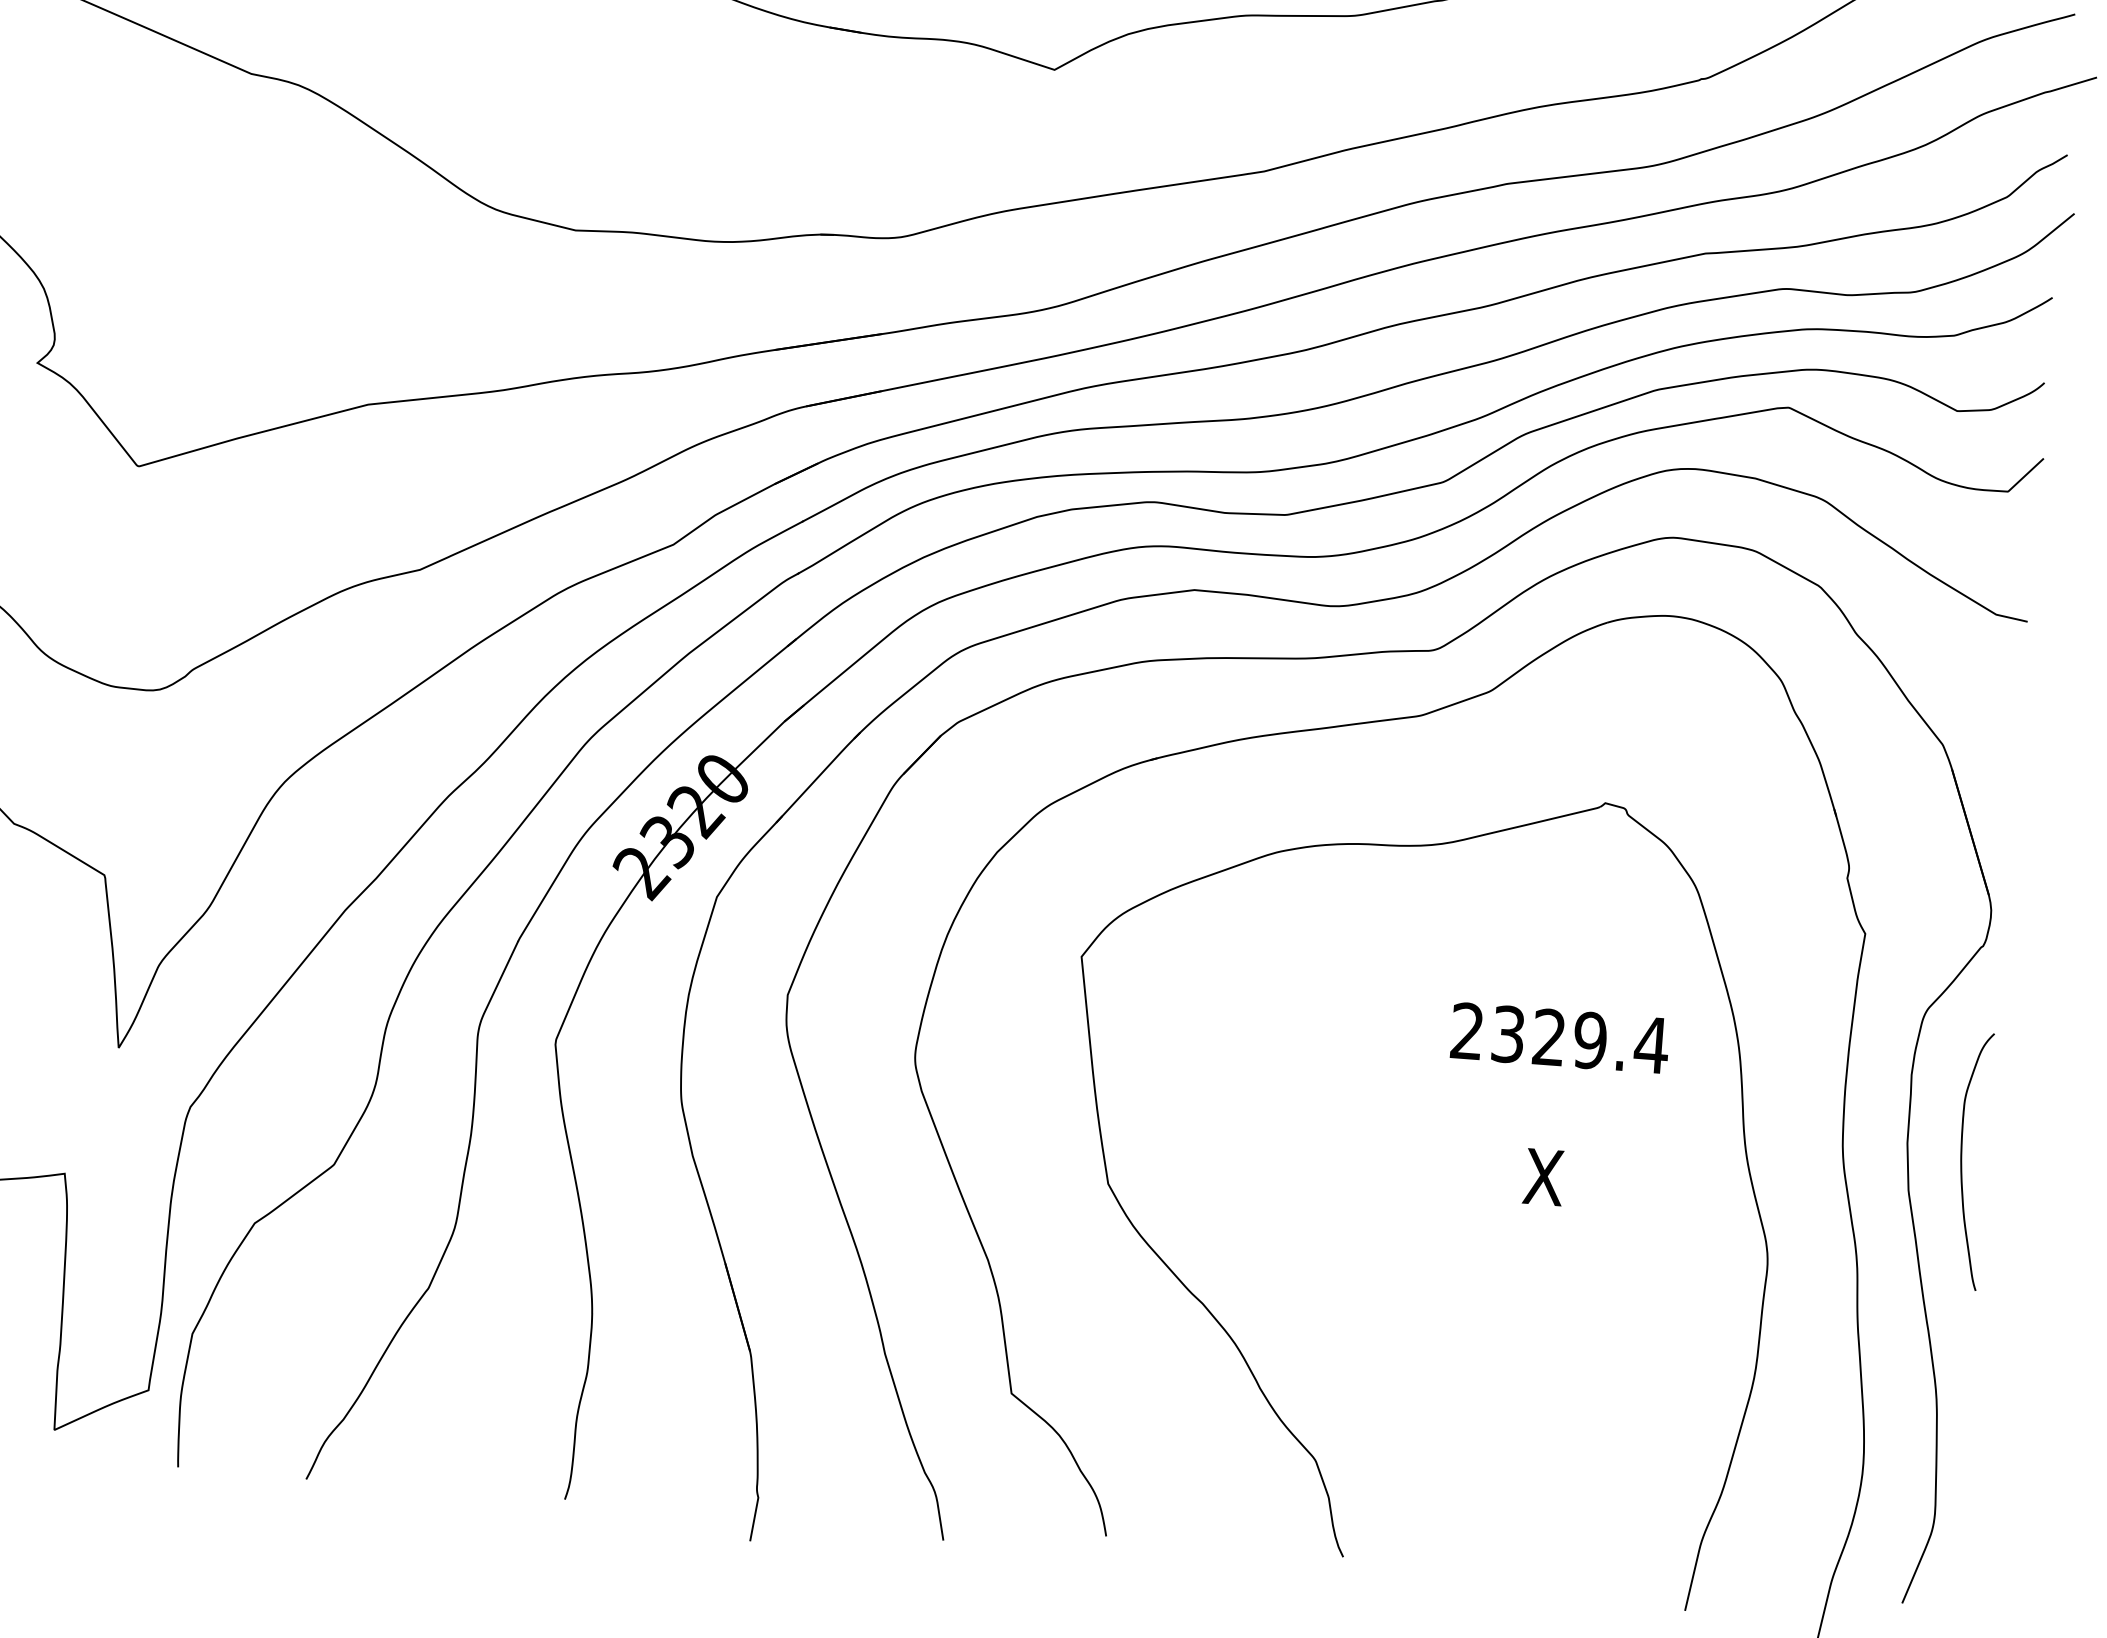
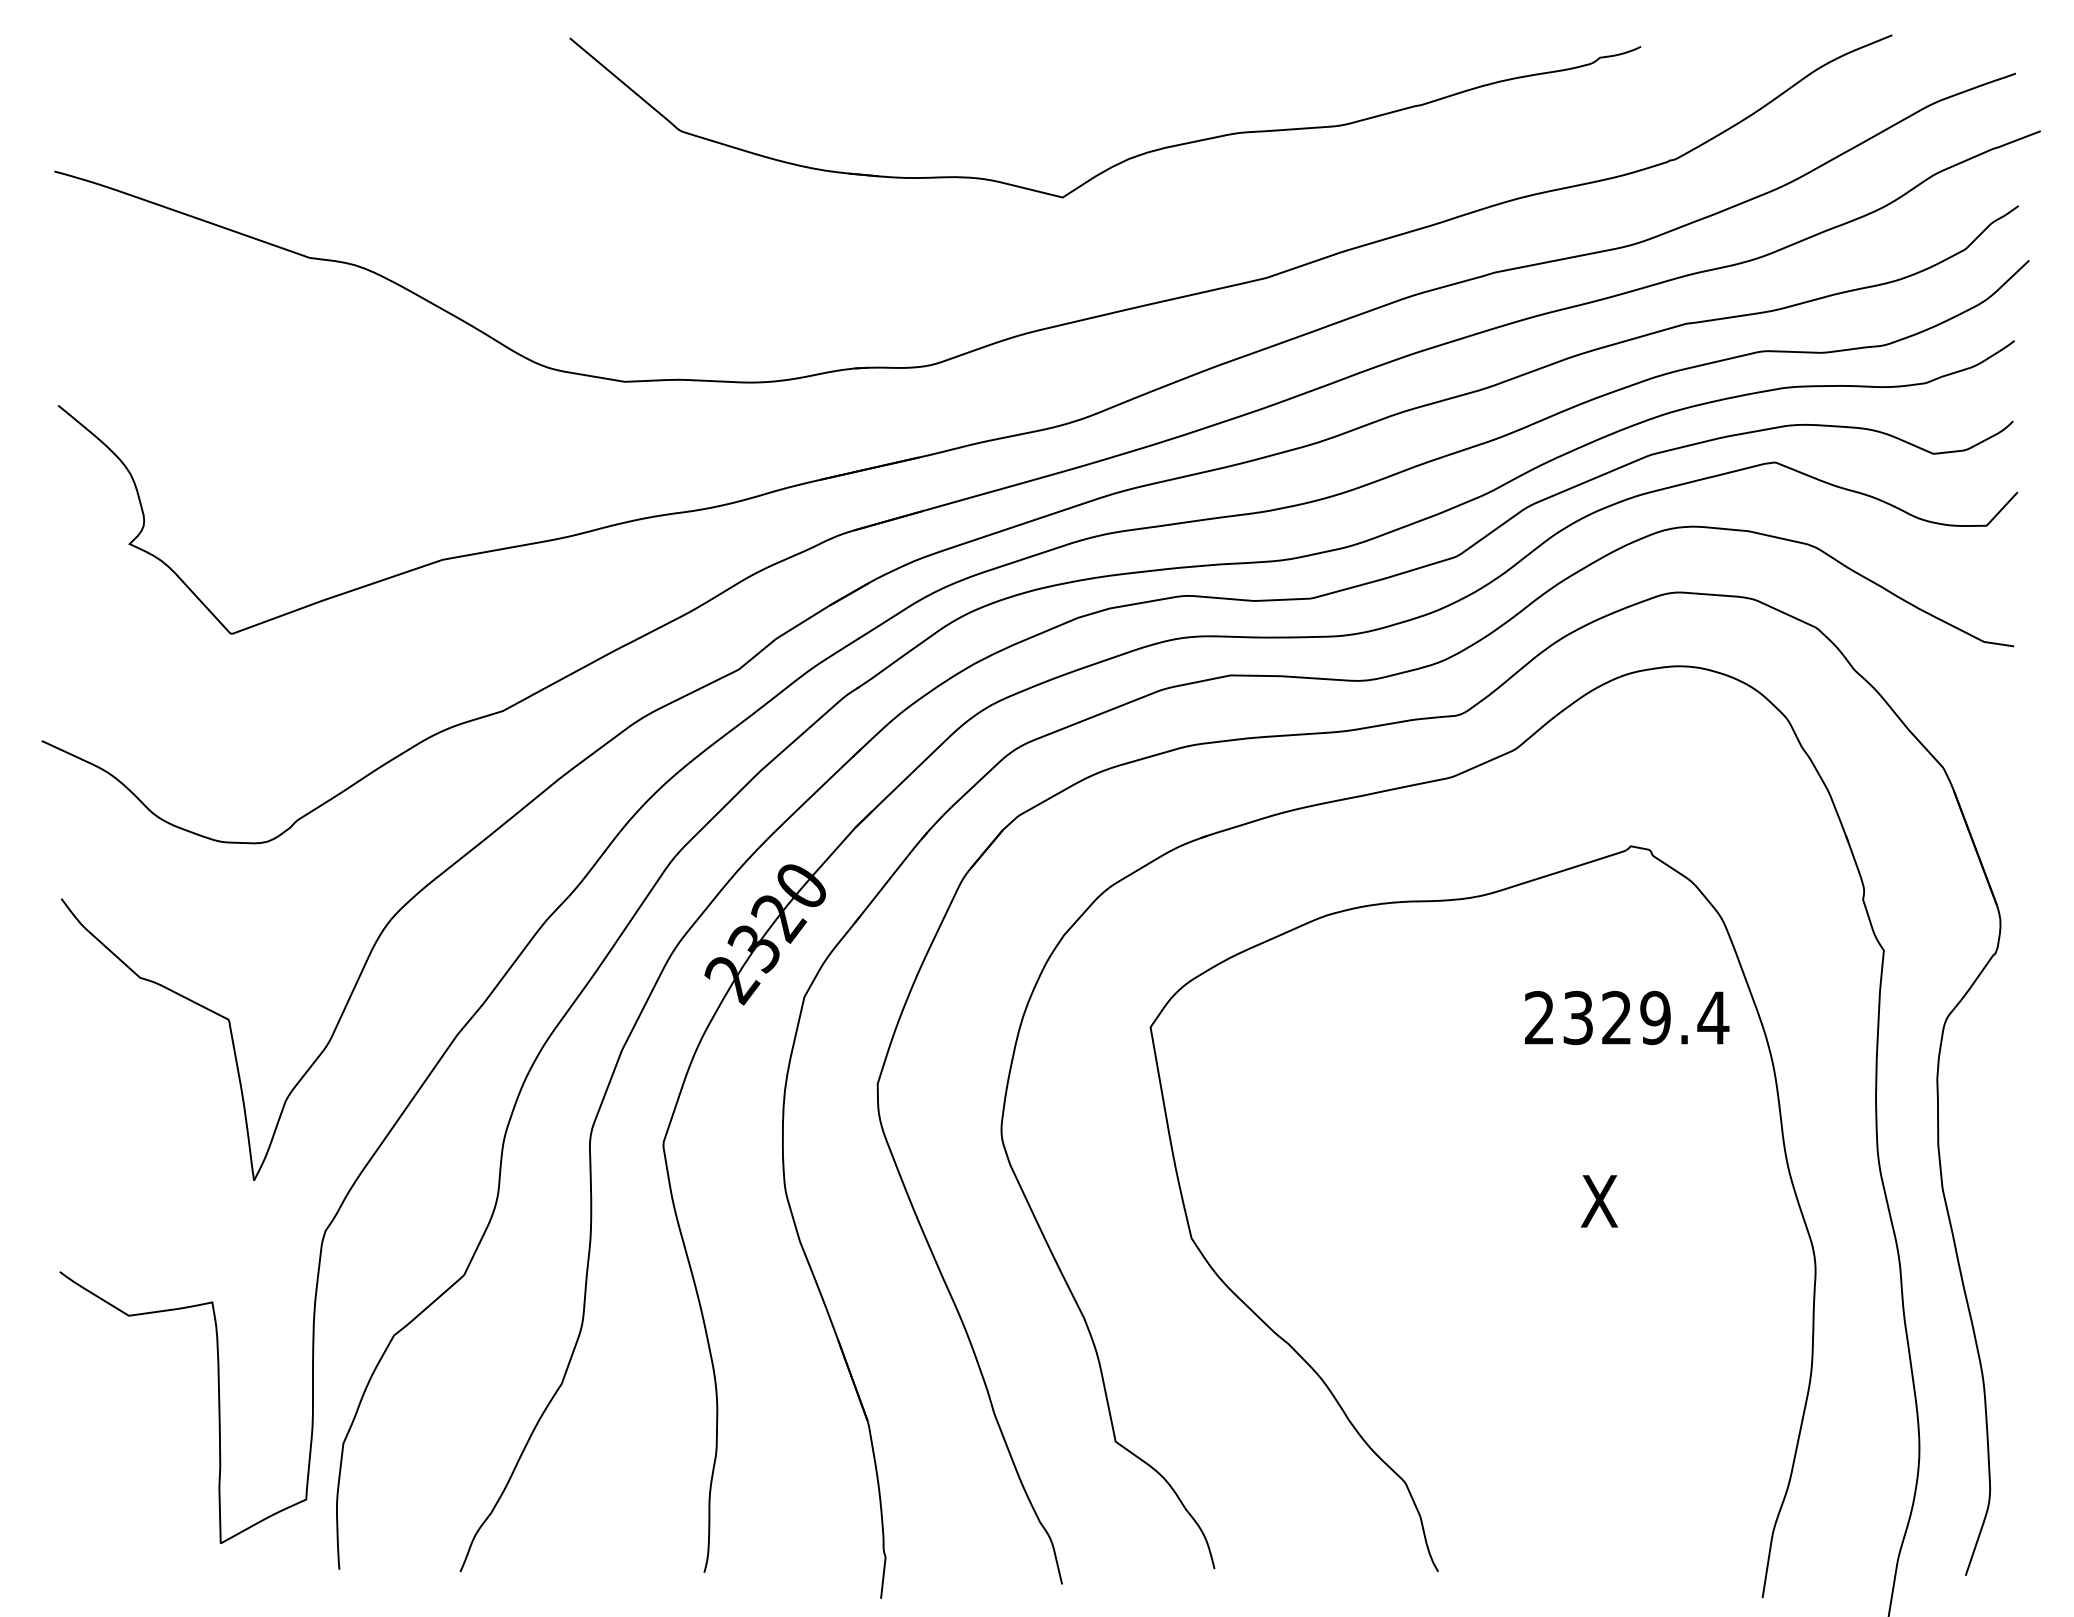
text: (1560, 1038) -> (1627, 1018), moved
curve: (1962, 1159) -> (1990, 1155), removed

